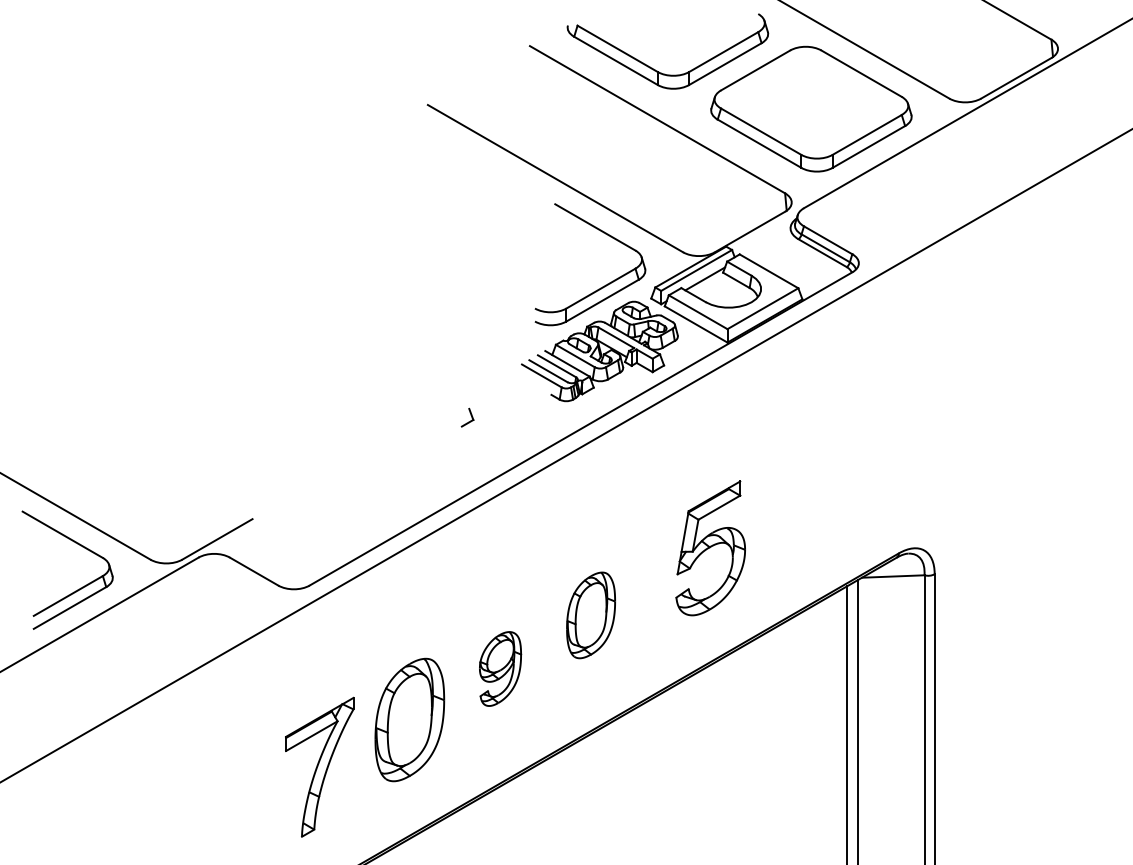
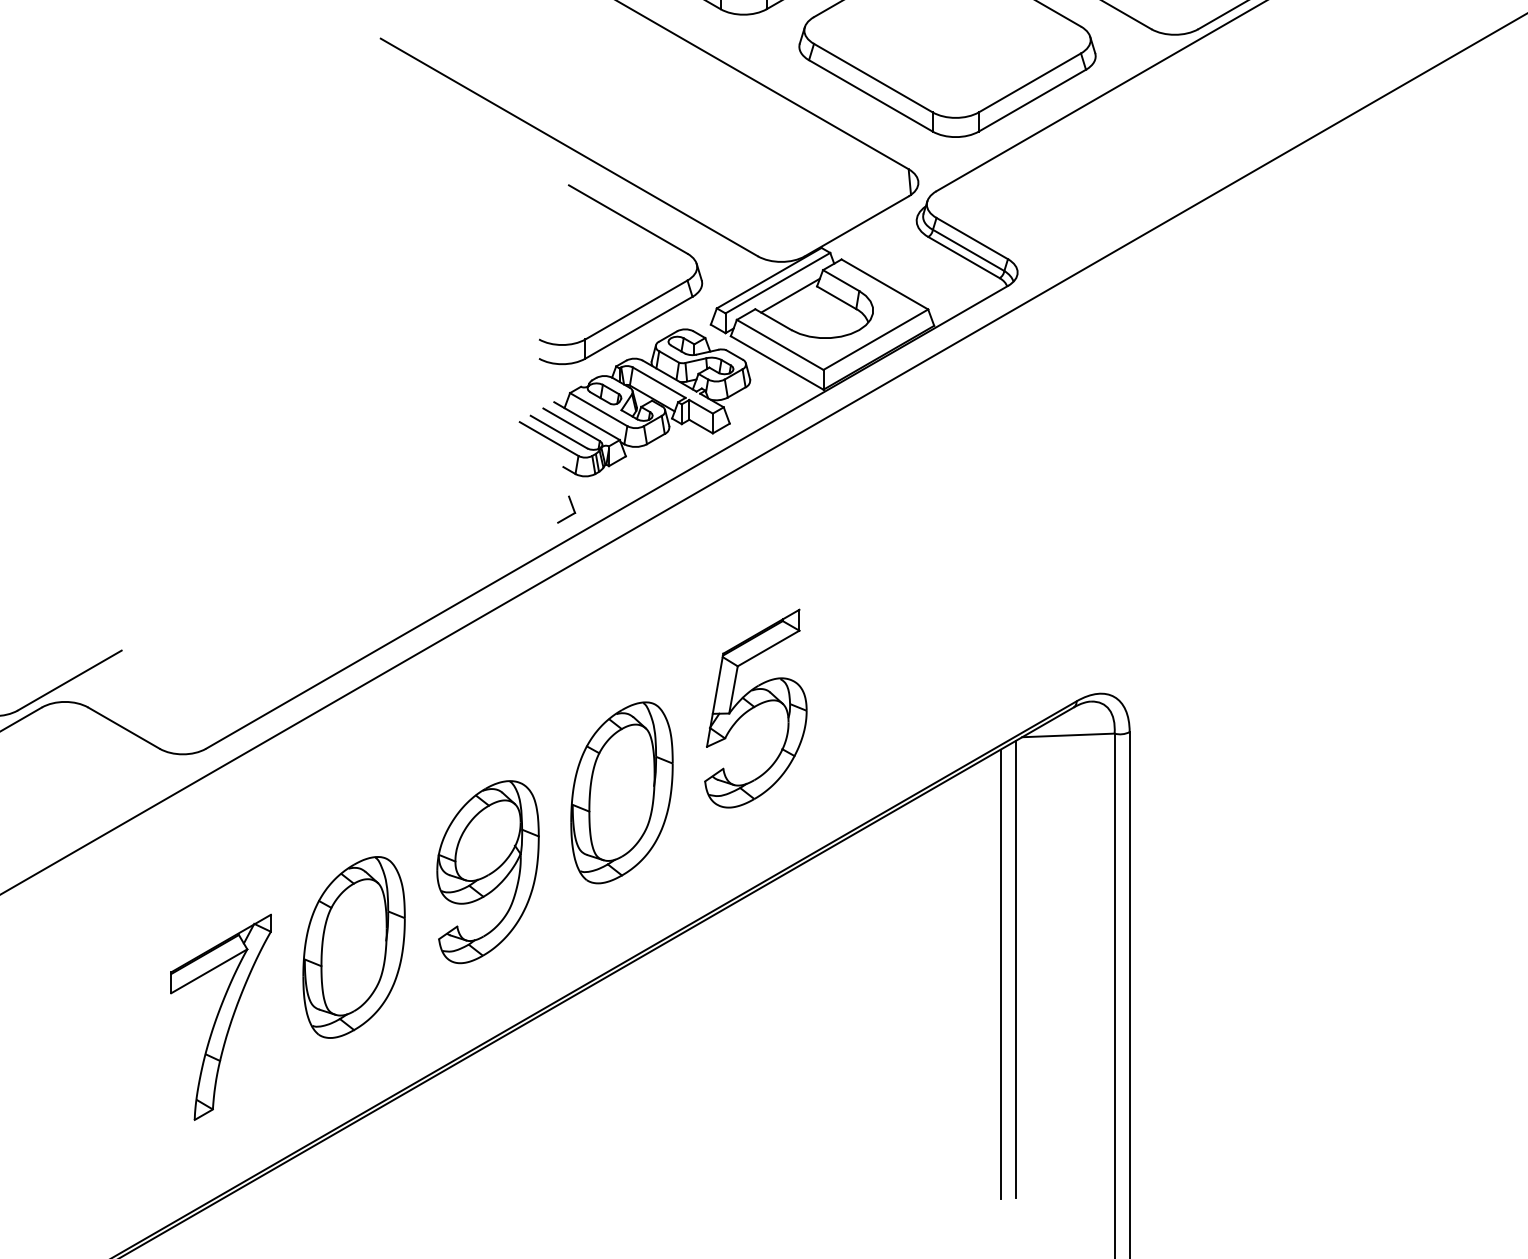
part: (467, 417) -> (566, 509), moved
part: (710, 548) -> (755, 708), moved
part: (590, 615) -> (621, 793), size x1.43
part: (500, 668) -> (488, 871), size x1.67

